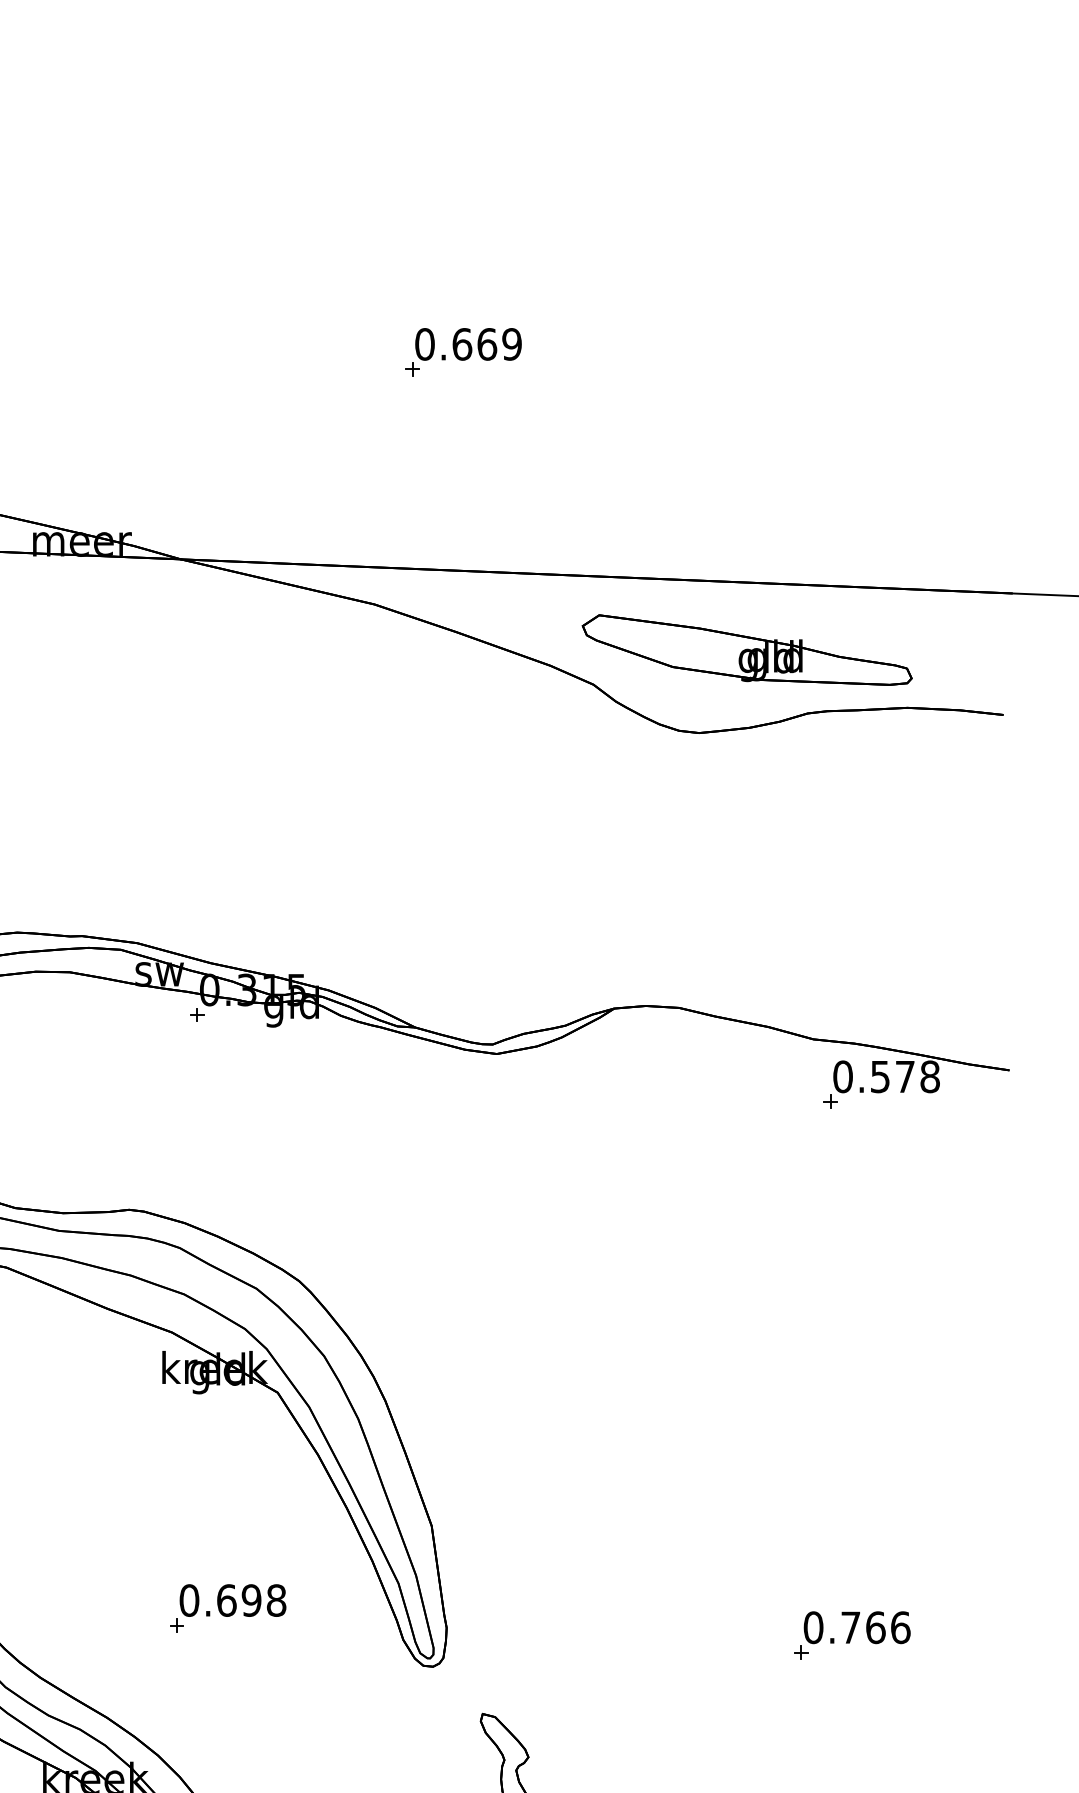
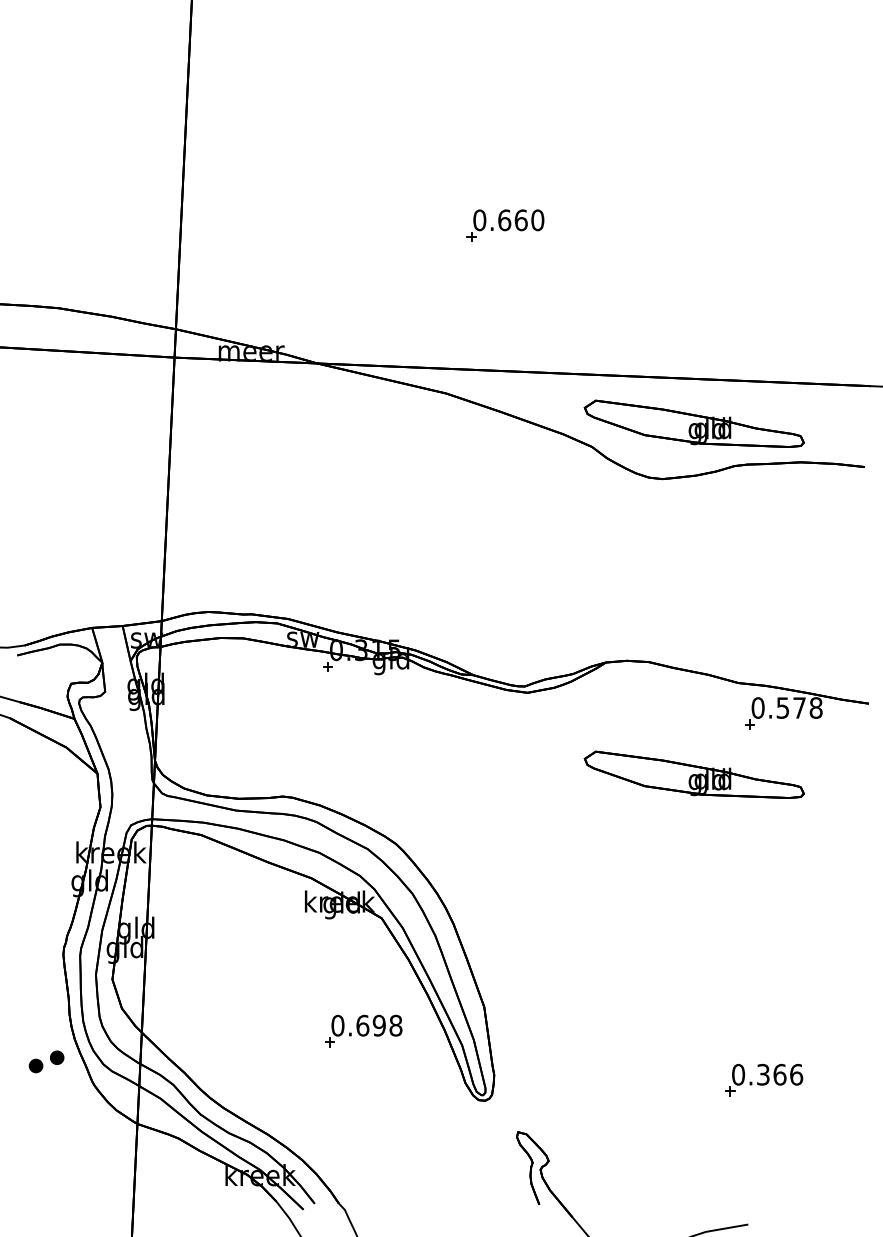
text: (511, 344) -> (537, 220), 0.669 -> 0.660
part: (745, 1176) -> (693, 774), added
part: (227, 1607) -> (363, 1030), moved
text: (851, 1627) -> (763, 1074), 0.766 -> 0.366

